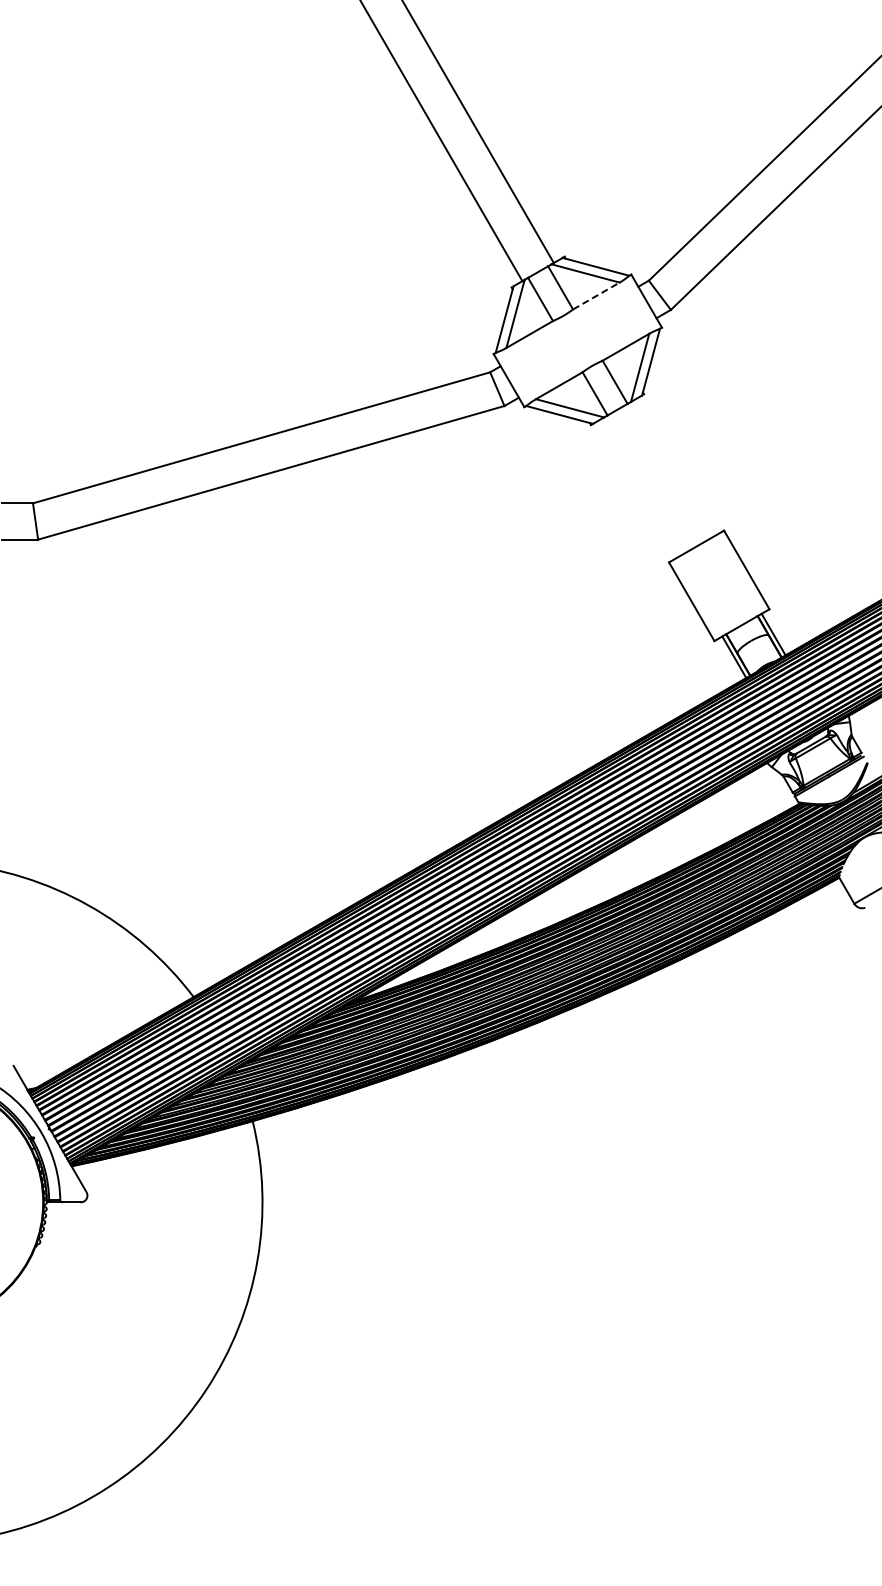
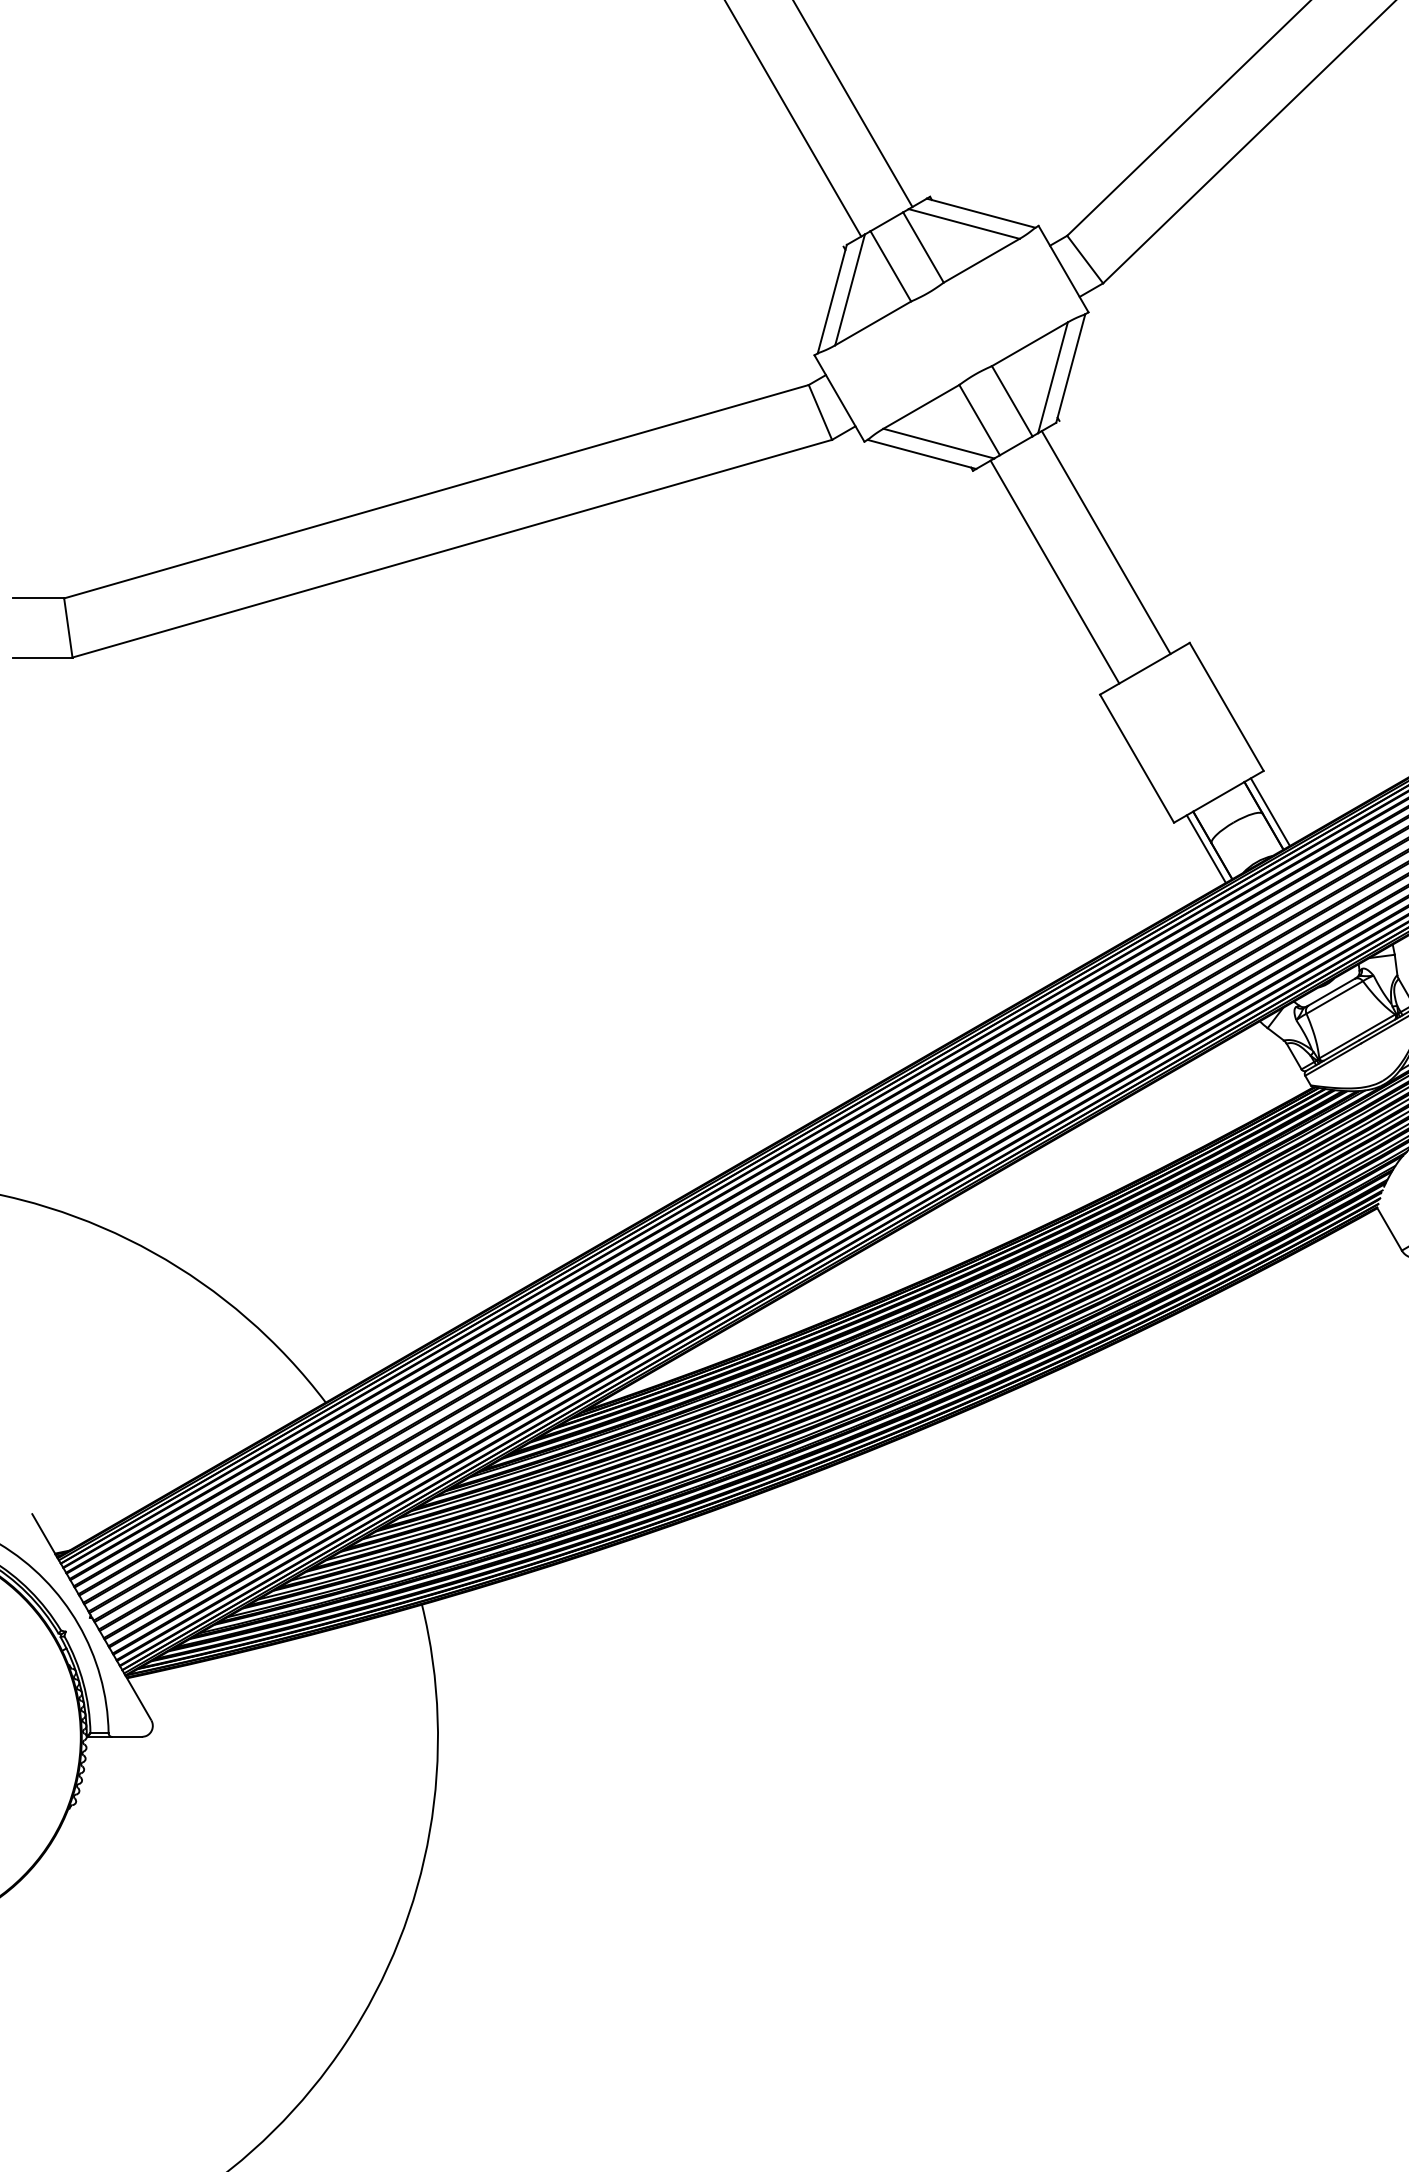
line: (596, 296) -> (981, 261), dashed -> solid
line: (672, 468) -> (1105, 541), added
line: (640, 486) -> (1053, 570), added

